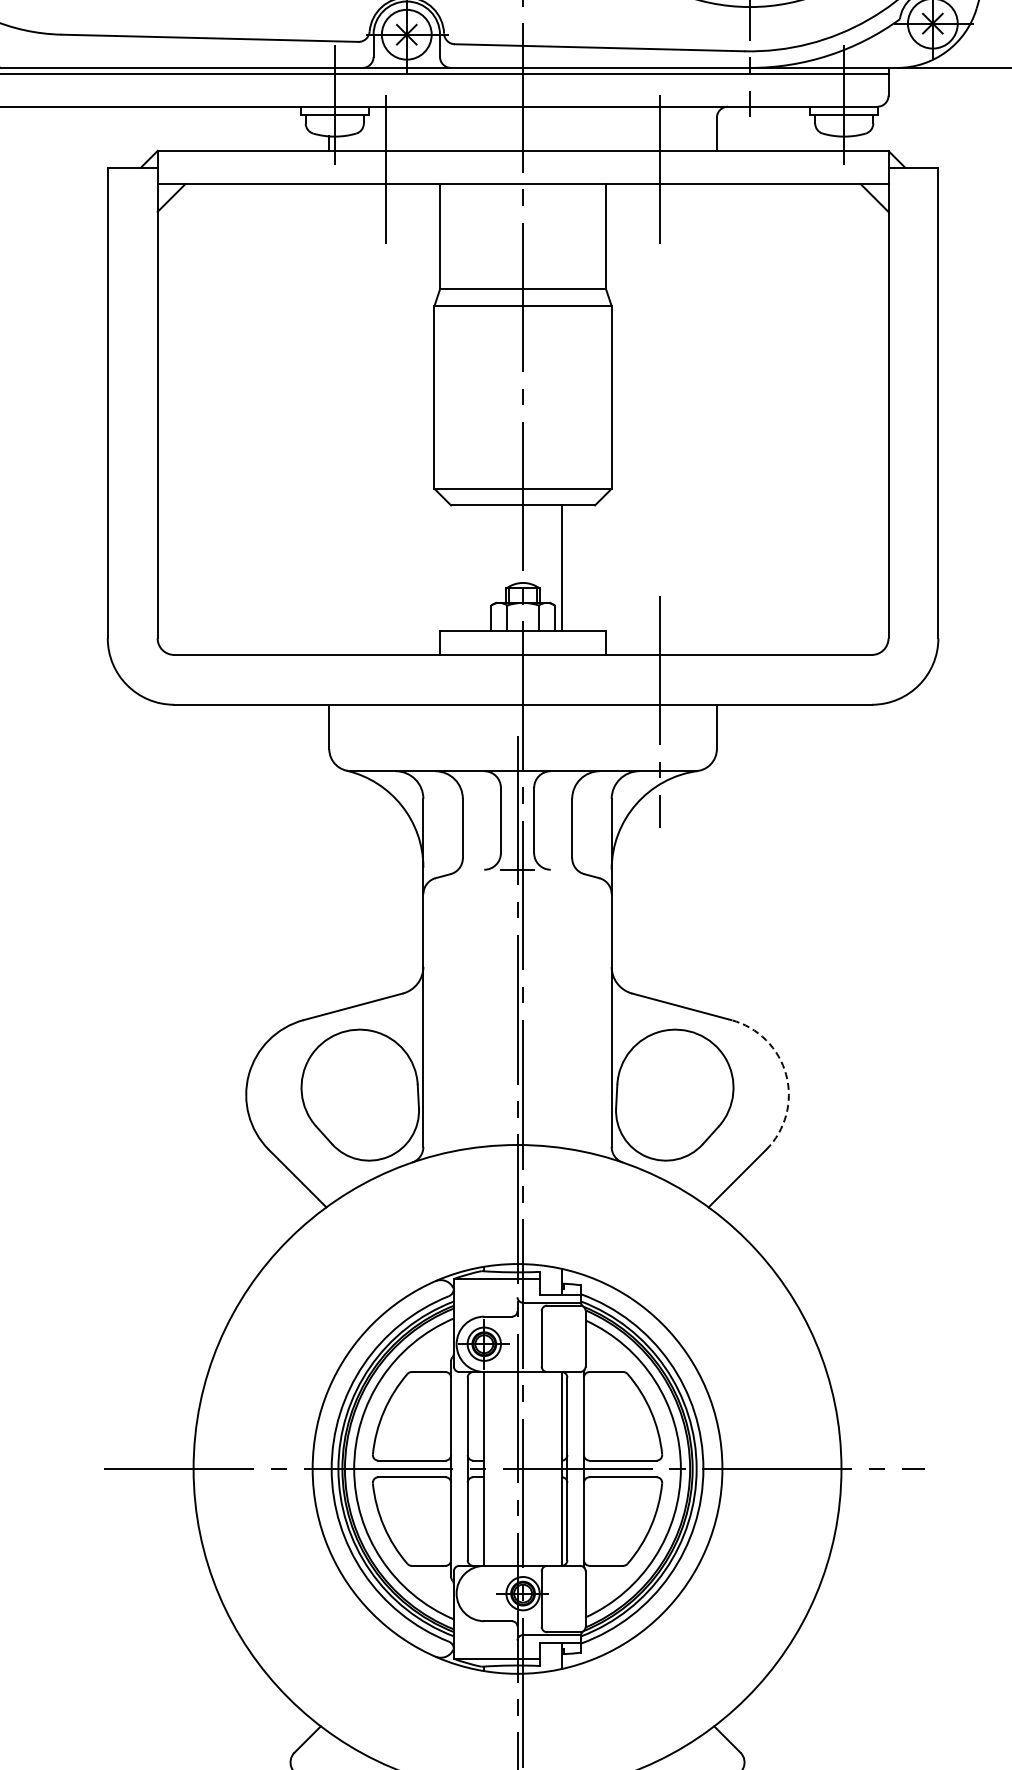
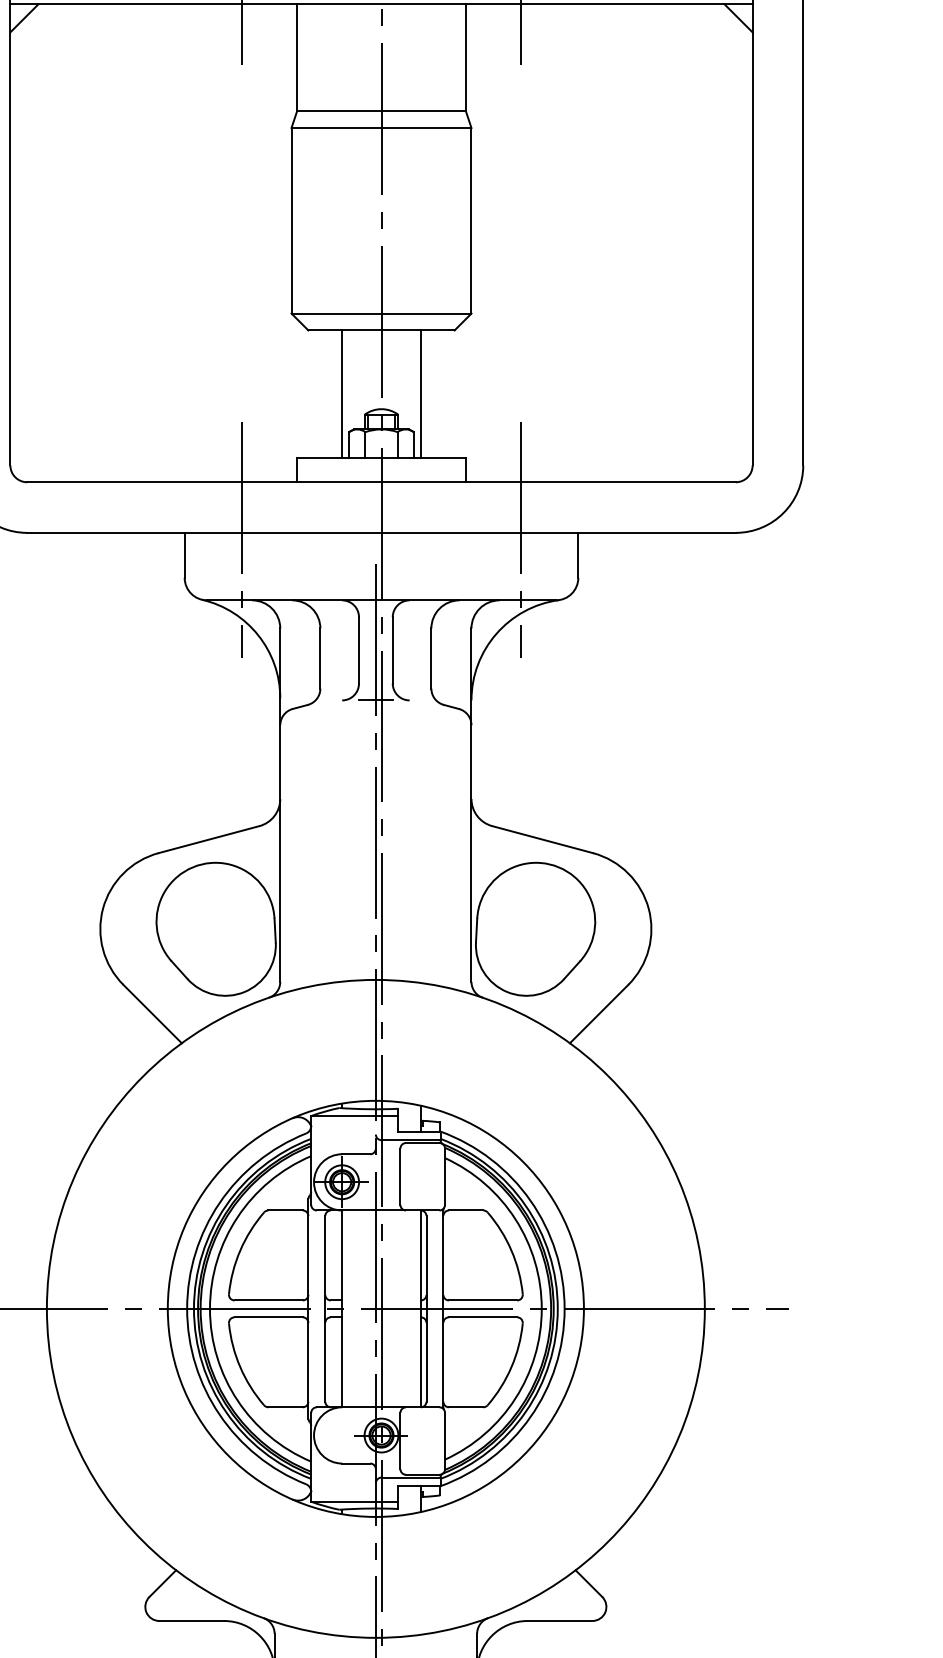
line: (484, 567) -> (342, 393), added
line: (386, 711) -> (242, 539), added
arc: (786, 1074) -> (649, 908), dashed -> solid

